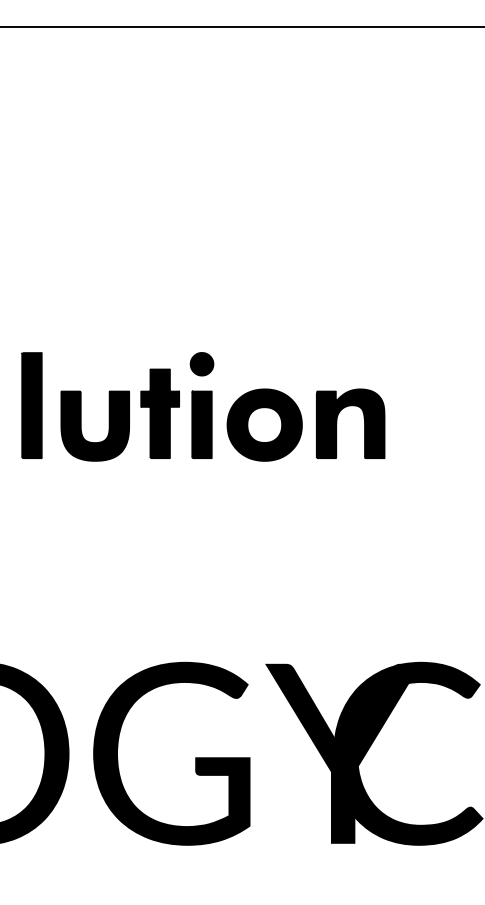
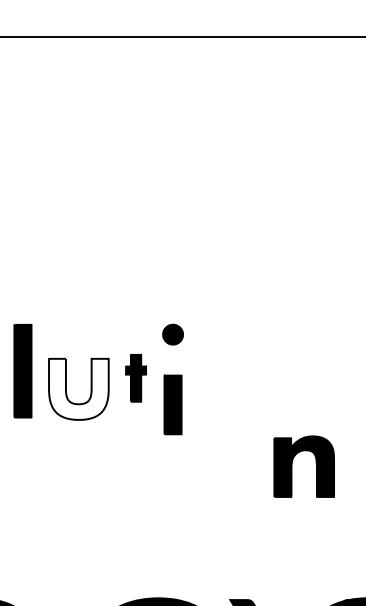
part: (159, 413) -> (135, 378), size x0.6
part: (337, 423) -> (292, 466), moved
part: (201, 424) -> (172, 404), moved
part: (264, 424) -> (228, 387), removed
fill: (95, 425) -> (79, 388), removed

